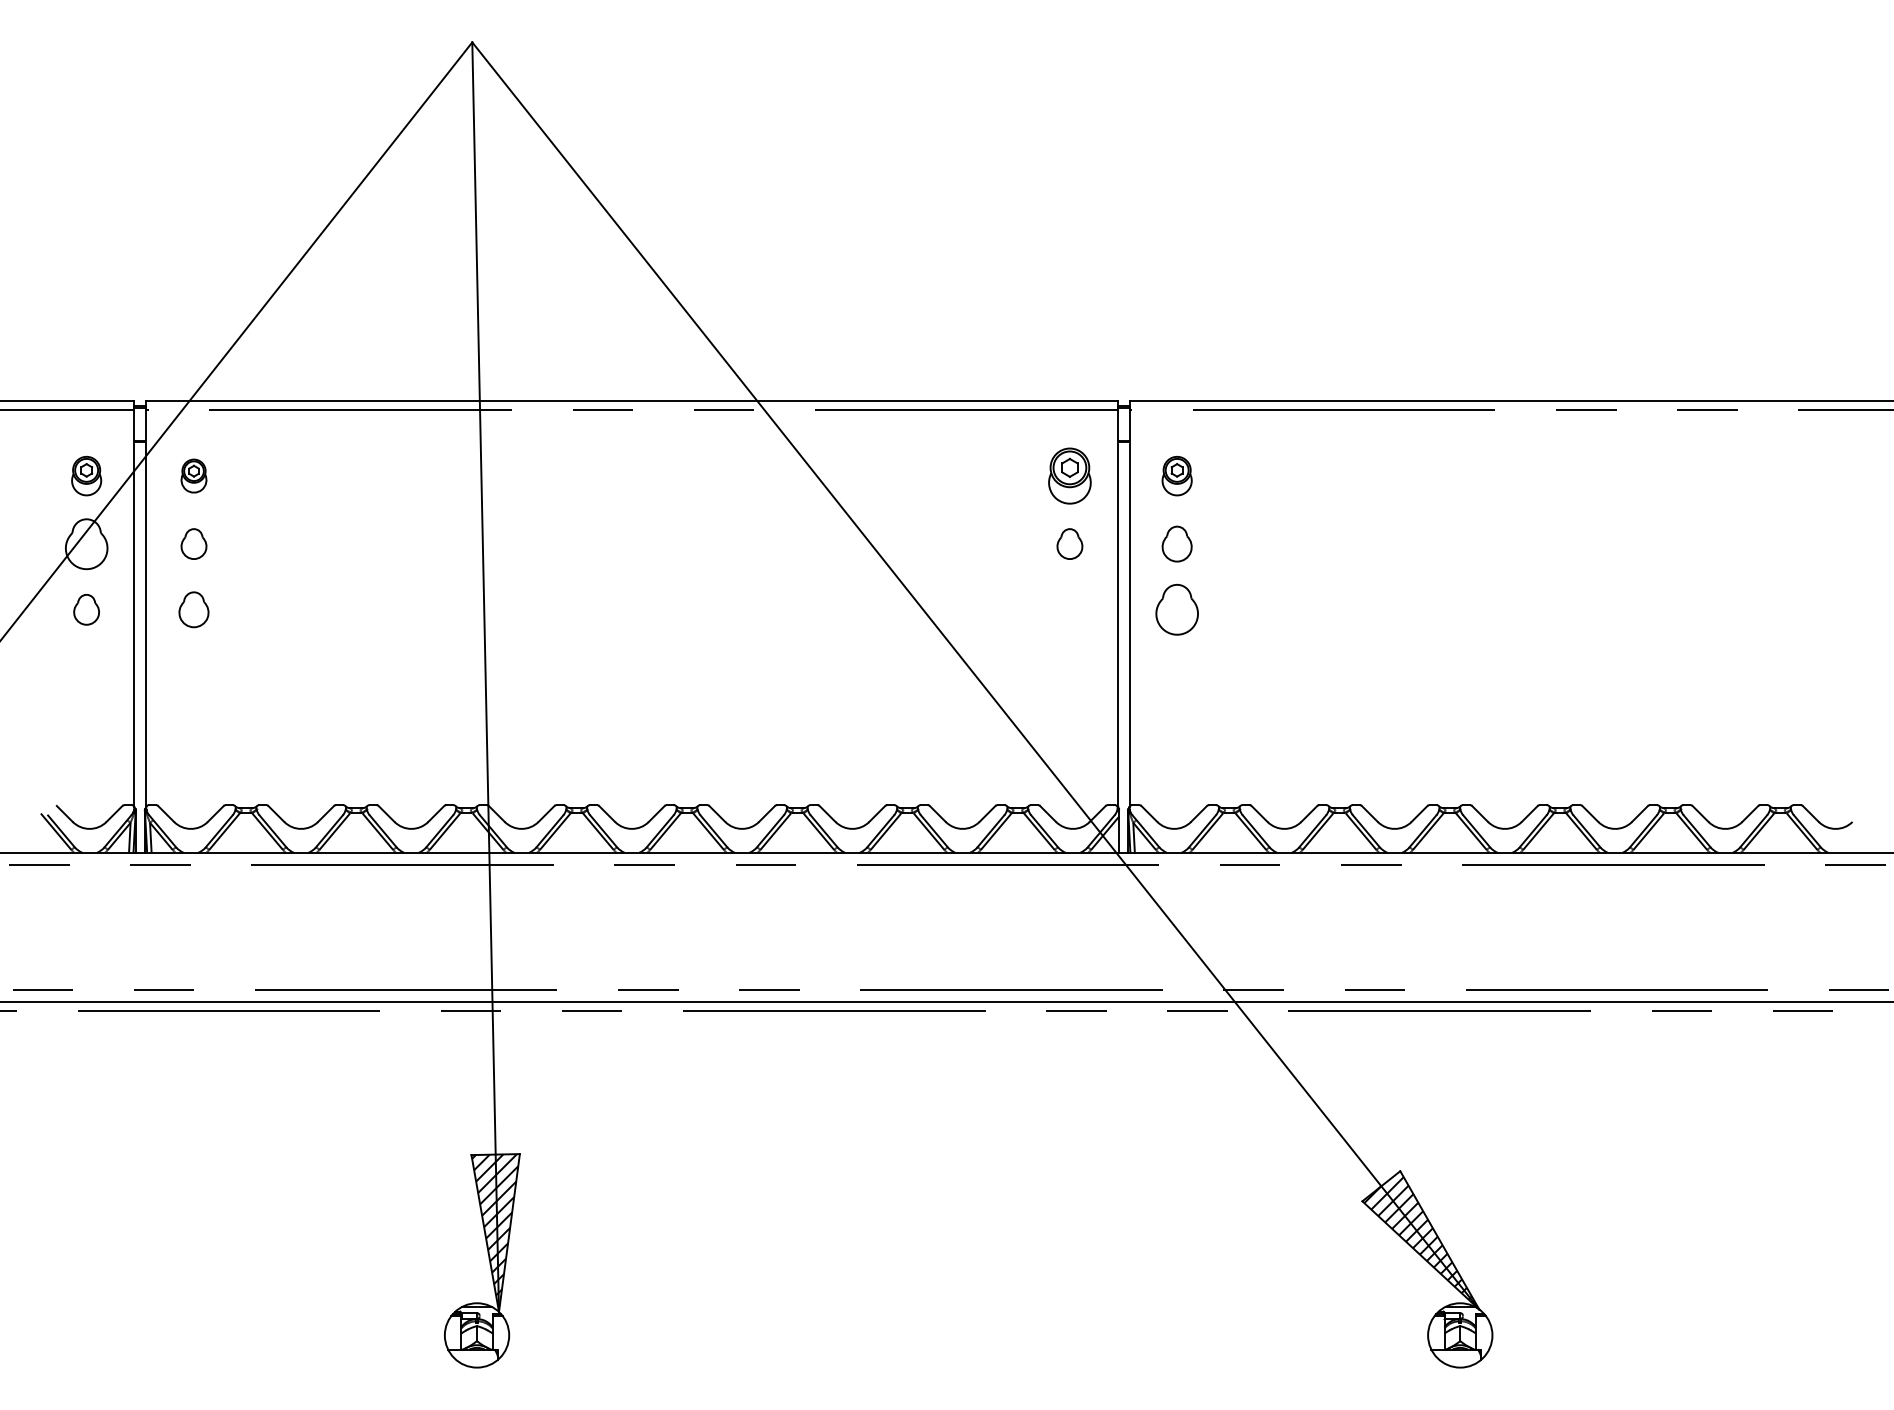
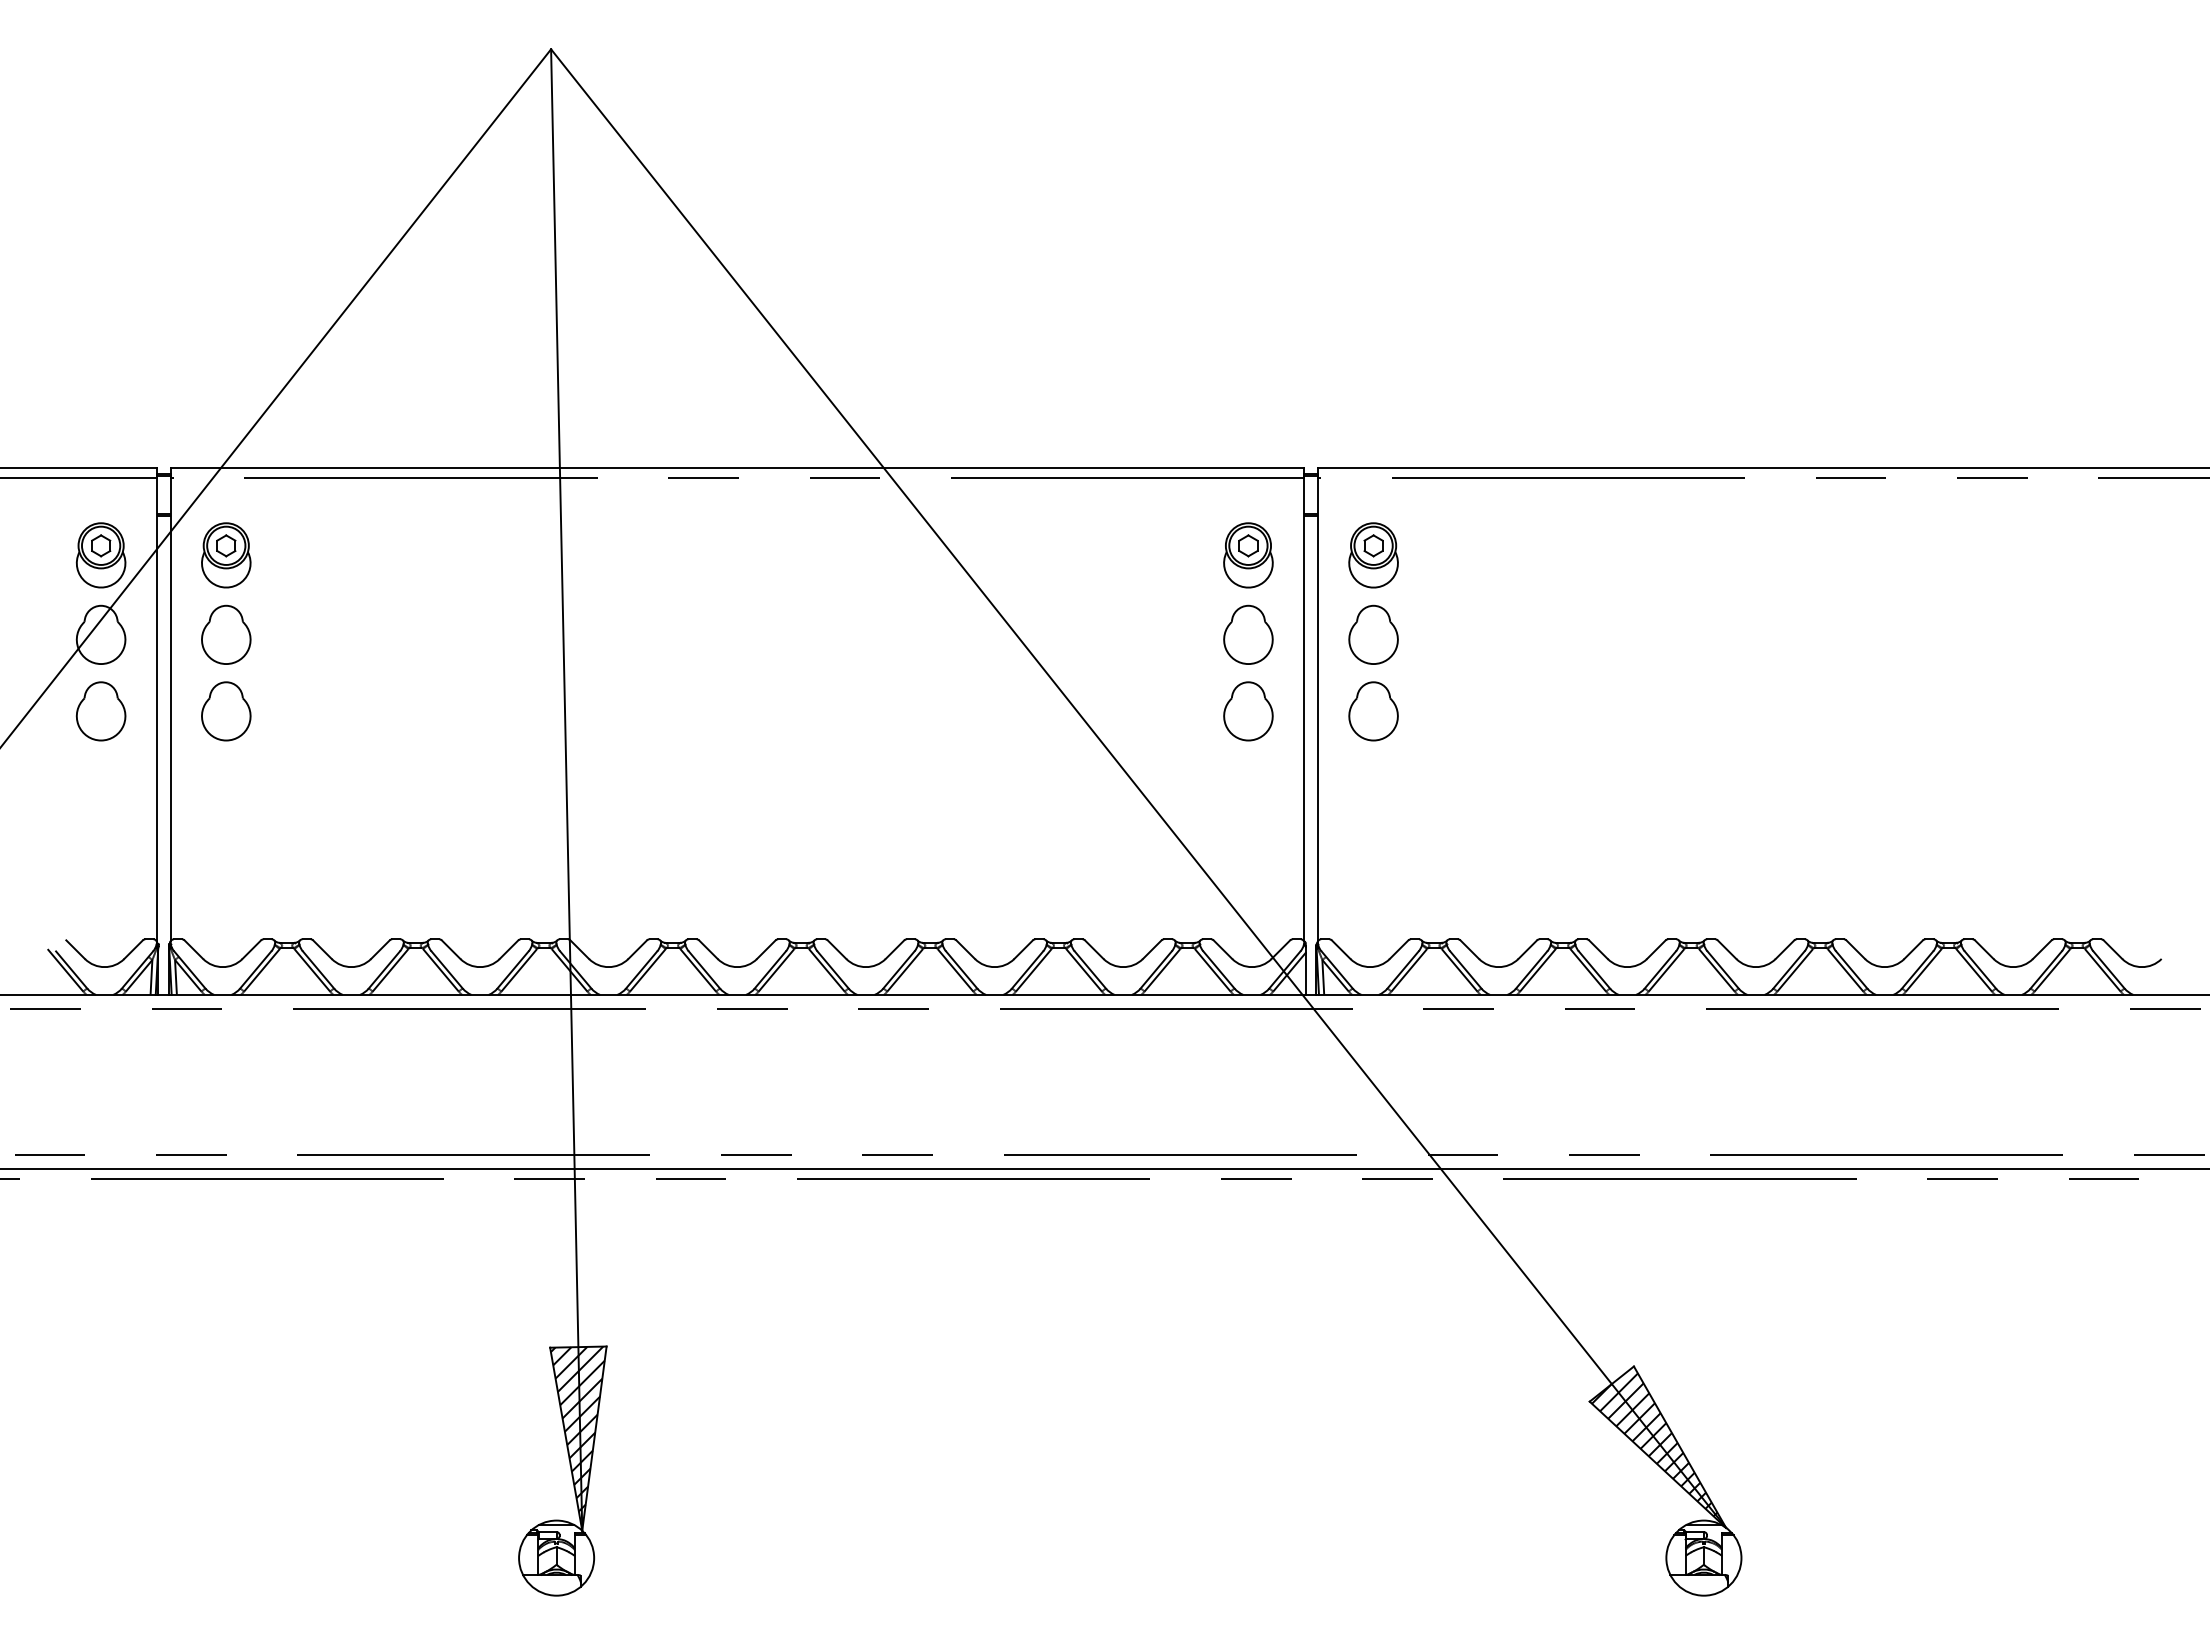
part: (86, 476) -> (100, 555), size x1.43
part: (194, 476) -> (226, 555), size x1.67
part: (1177, 476) -> (1373, 555), size x1.43
part: (194, 543) -> (226, 634), size x1.67
part: (1069, 543) -> (1248, 634), size x1.67
part: (1177, 543) -> (1373, 634), size x1.43
part: (86, 609) -> (100, 711), size x1.67
part: (194, 609) -> (226, 711), size x1.43
part: (1069, 609) -> (1248, 711), added

